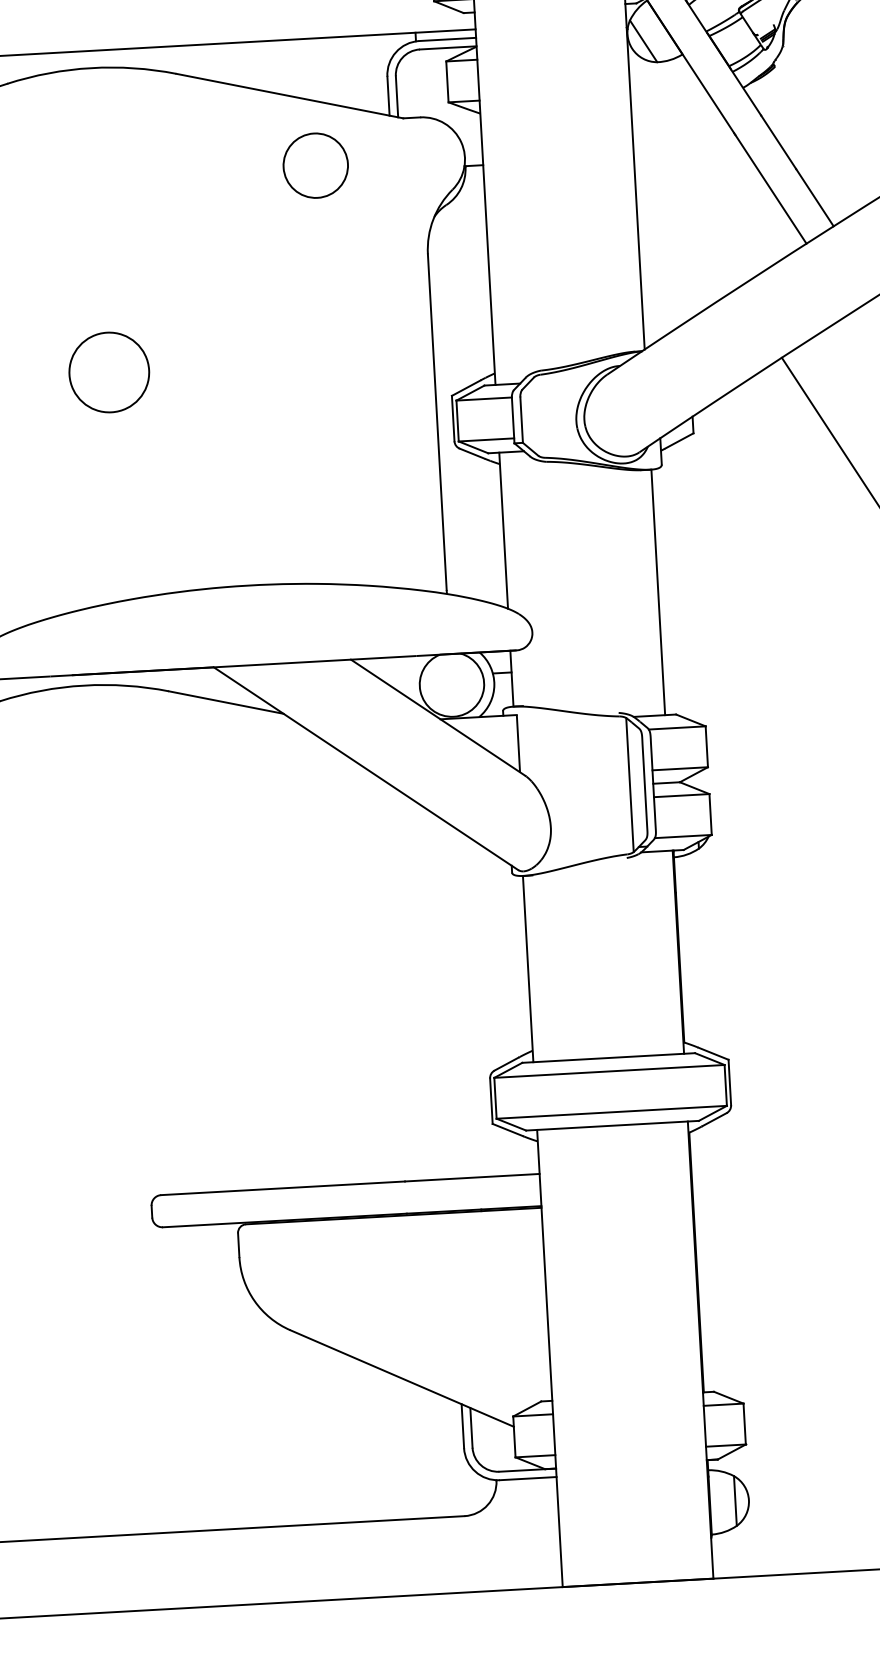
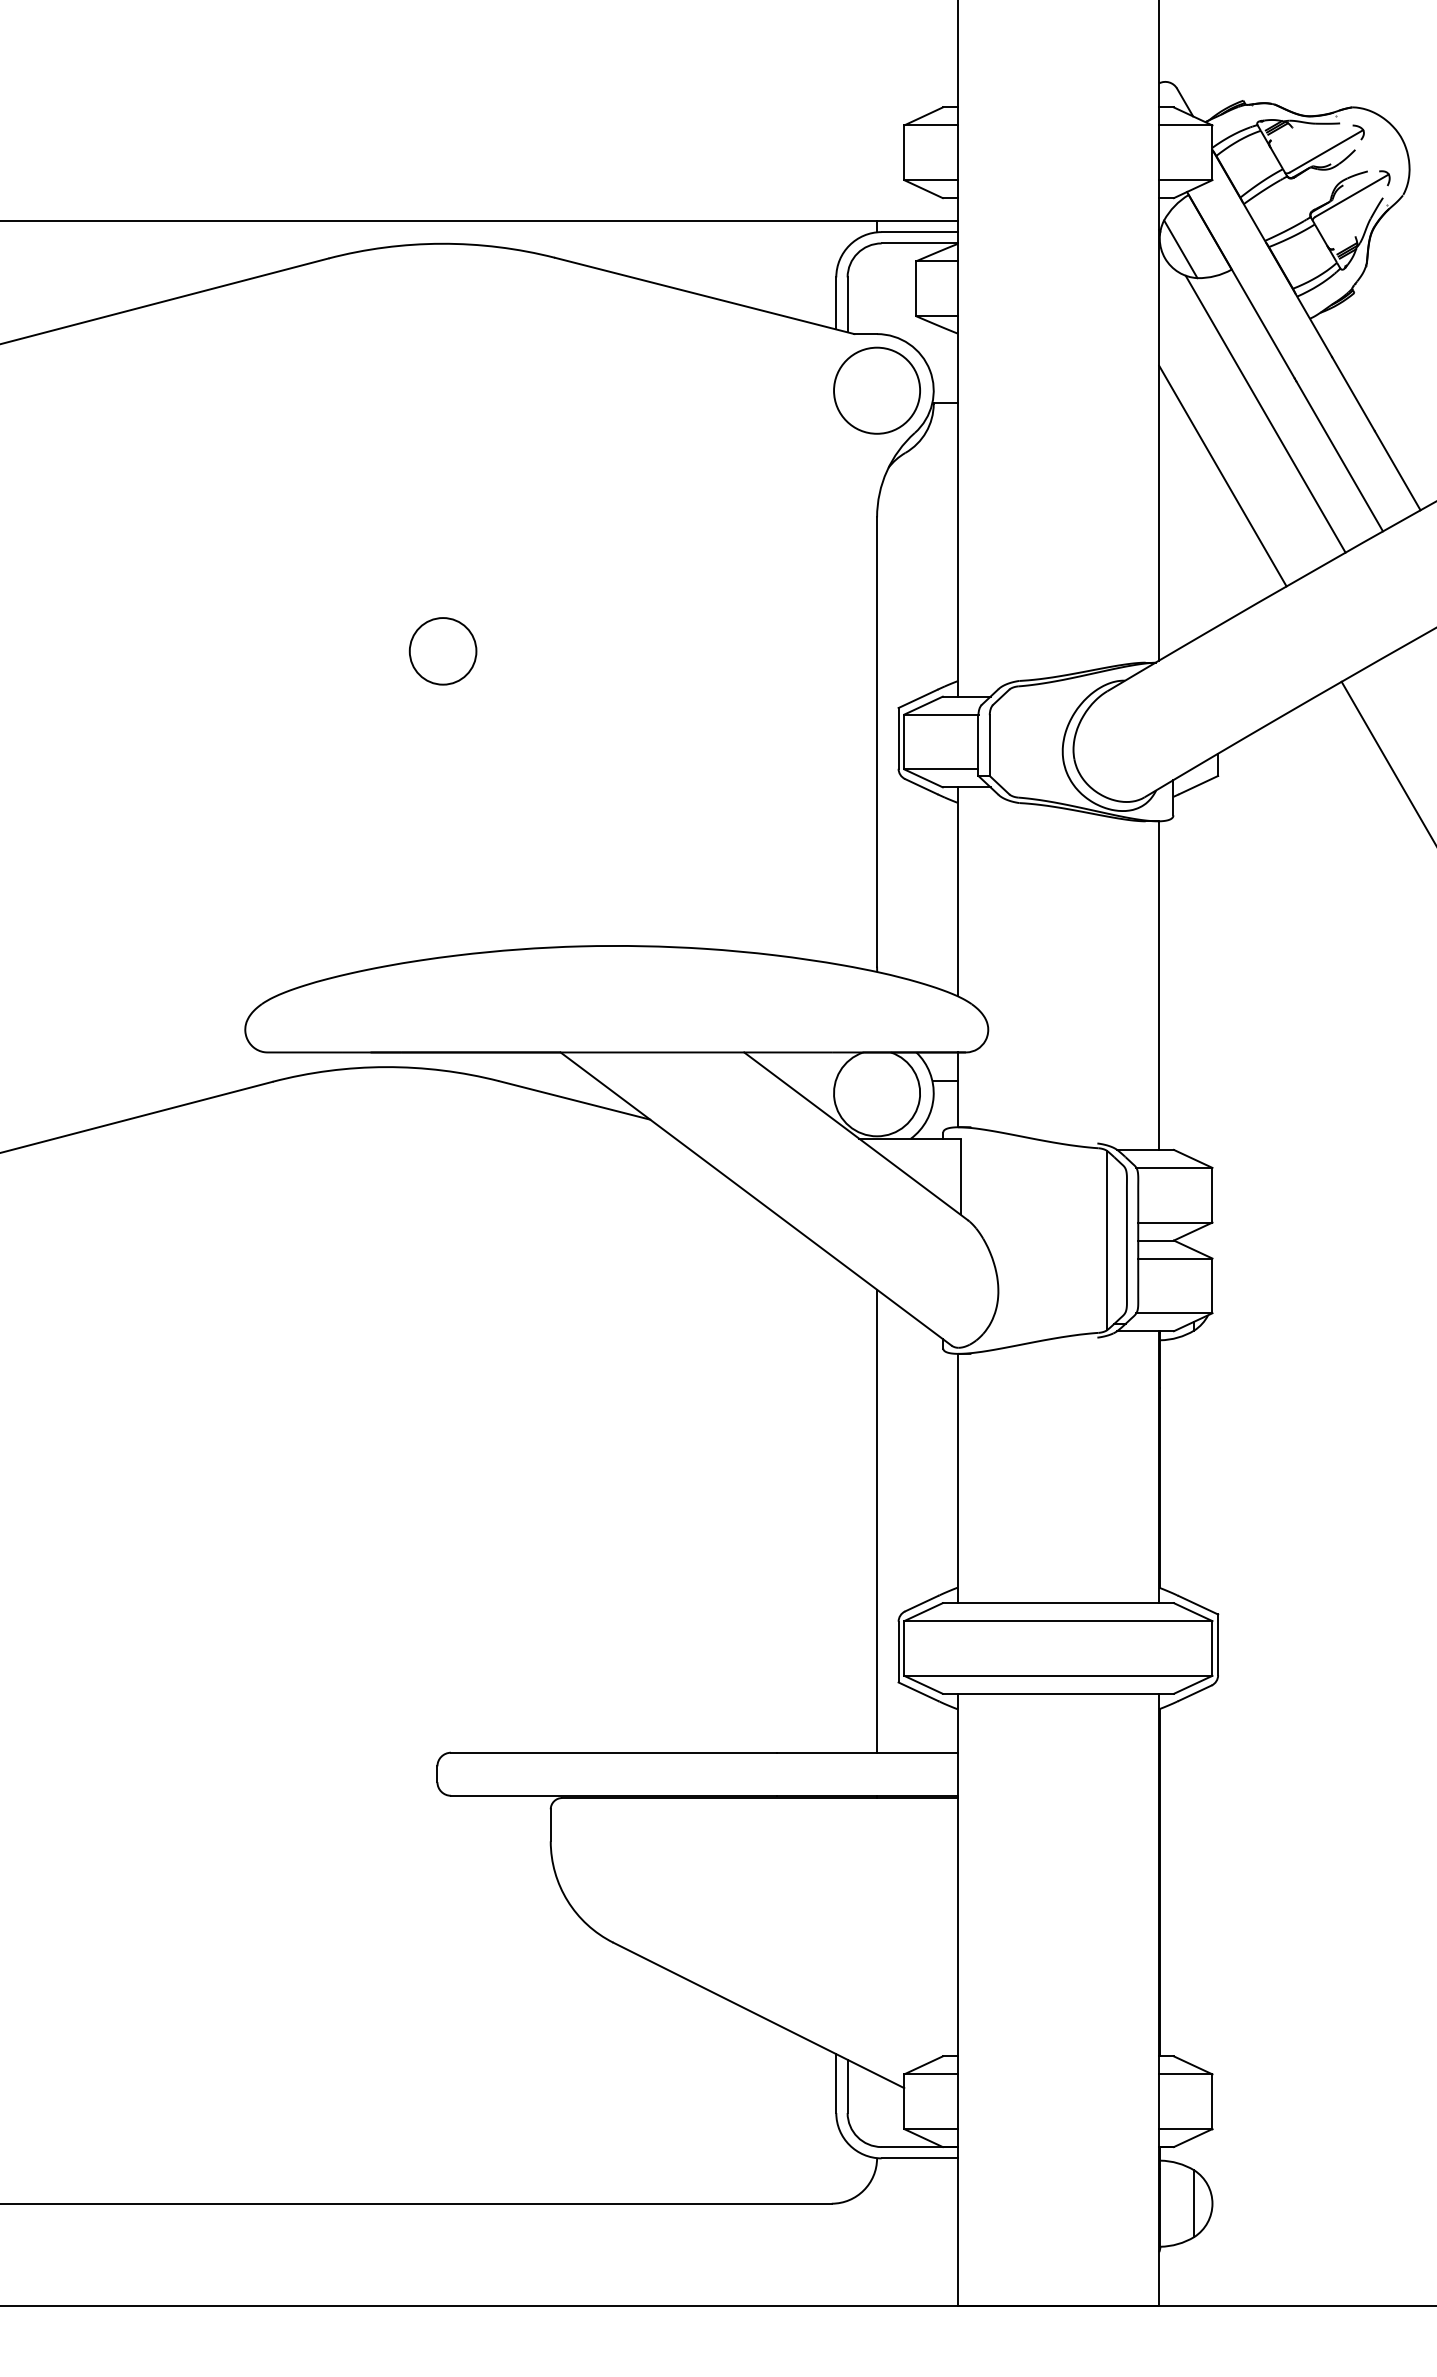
line: (713, 160) -> (1265, 413), added
circle: (315, 165) -> (876, 390), moved
line: (684, 208) -> (1222, 475), added
circle: (108, 372) -> (442, 651), size x0.62
line: (470, 1003) -> (877, 1520), added

